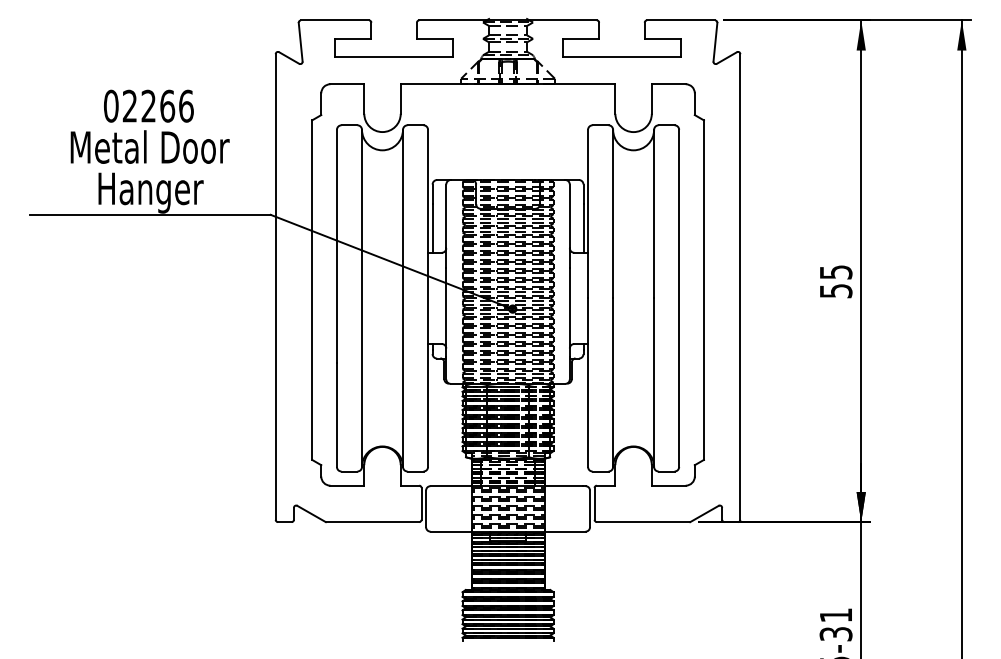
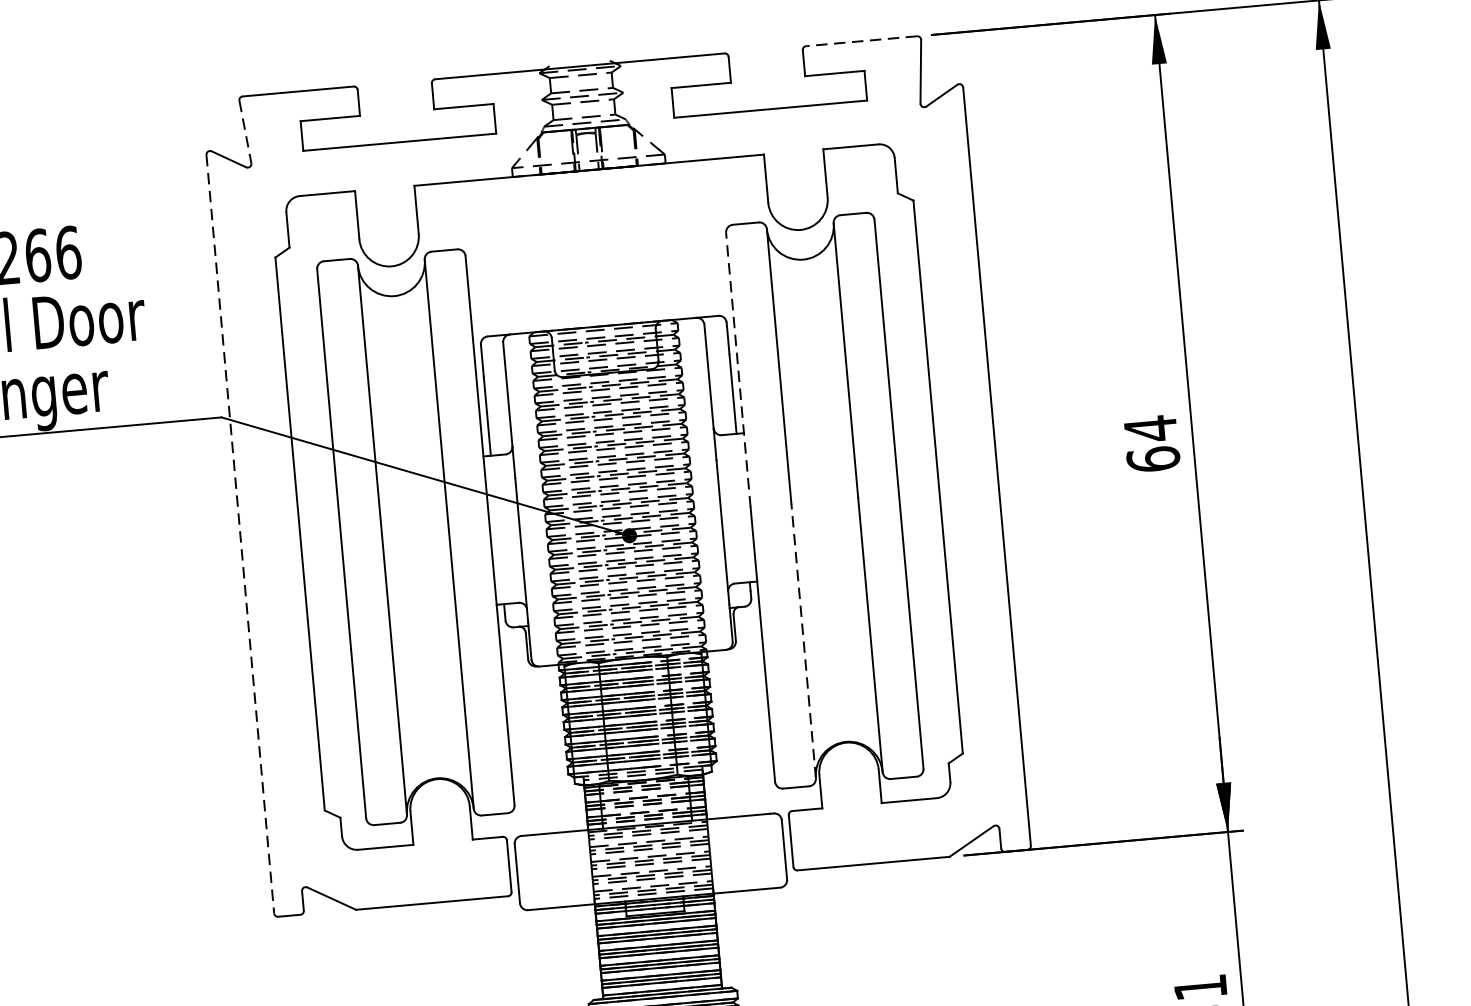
line: (680, 20) -> (860, 41), solid -> dashed
line: (300, 42) -> (245, 132), solid -> dashed
line: (588, 213) -> (738, 369), solid -> dashed
text: (835, 281) -> (1151, 443), 55 -> 64
line: (275, 287) -> (240, 535), solid -> dashed
line: (613, 382) -> (804, 640), solid -> dashed

